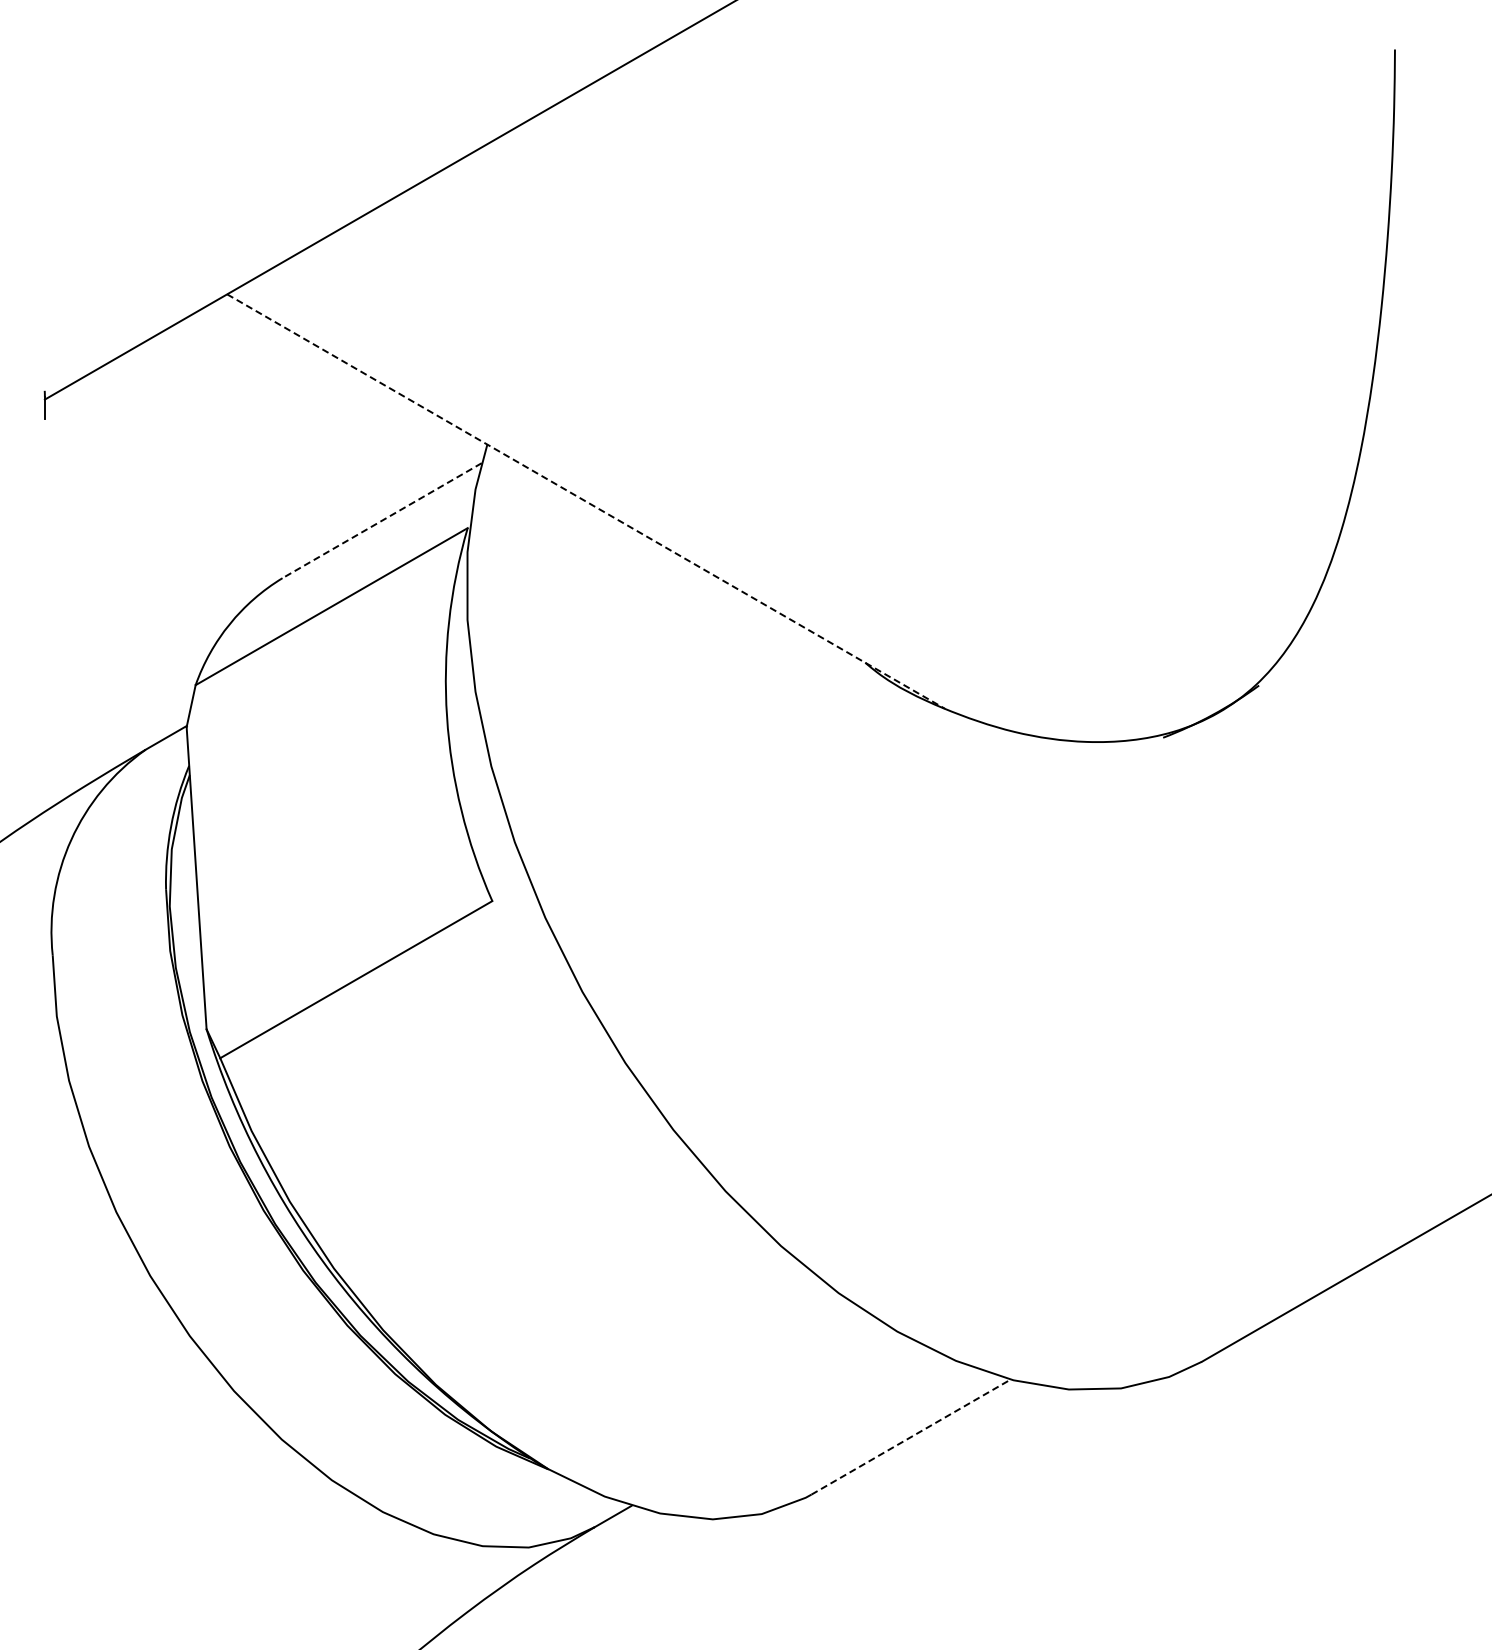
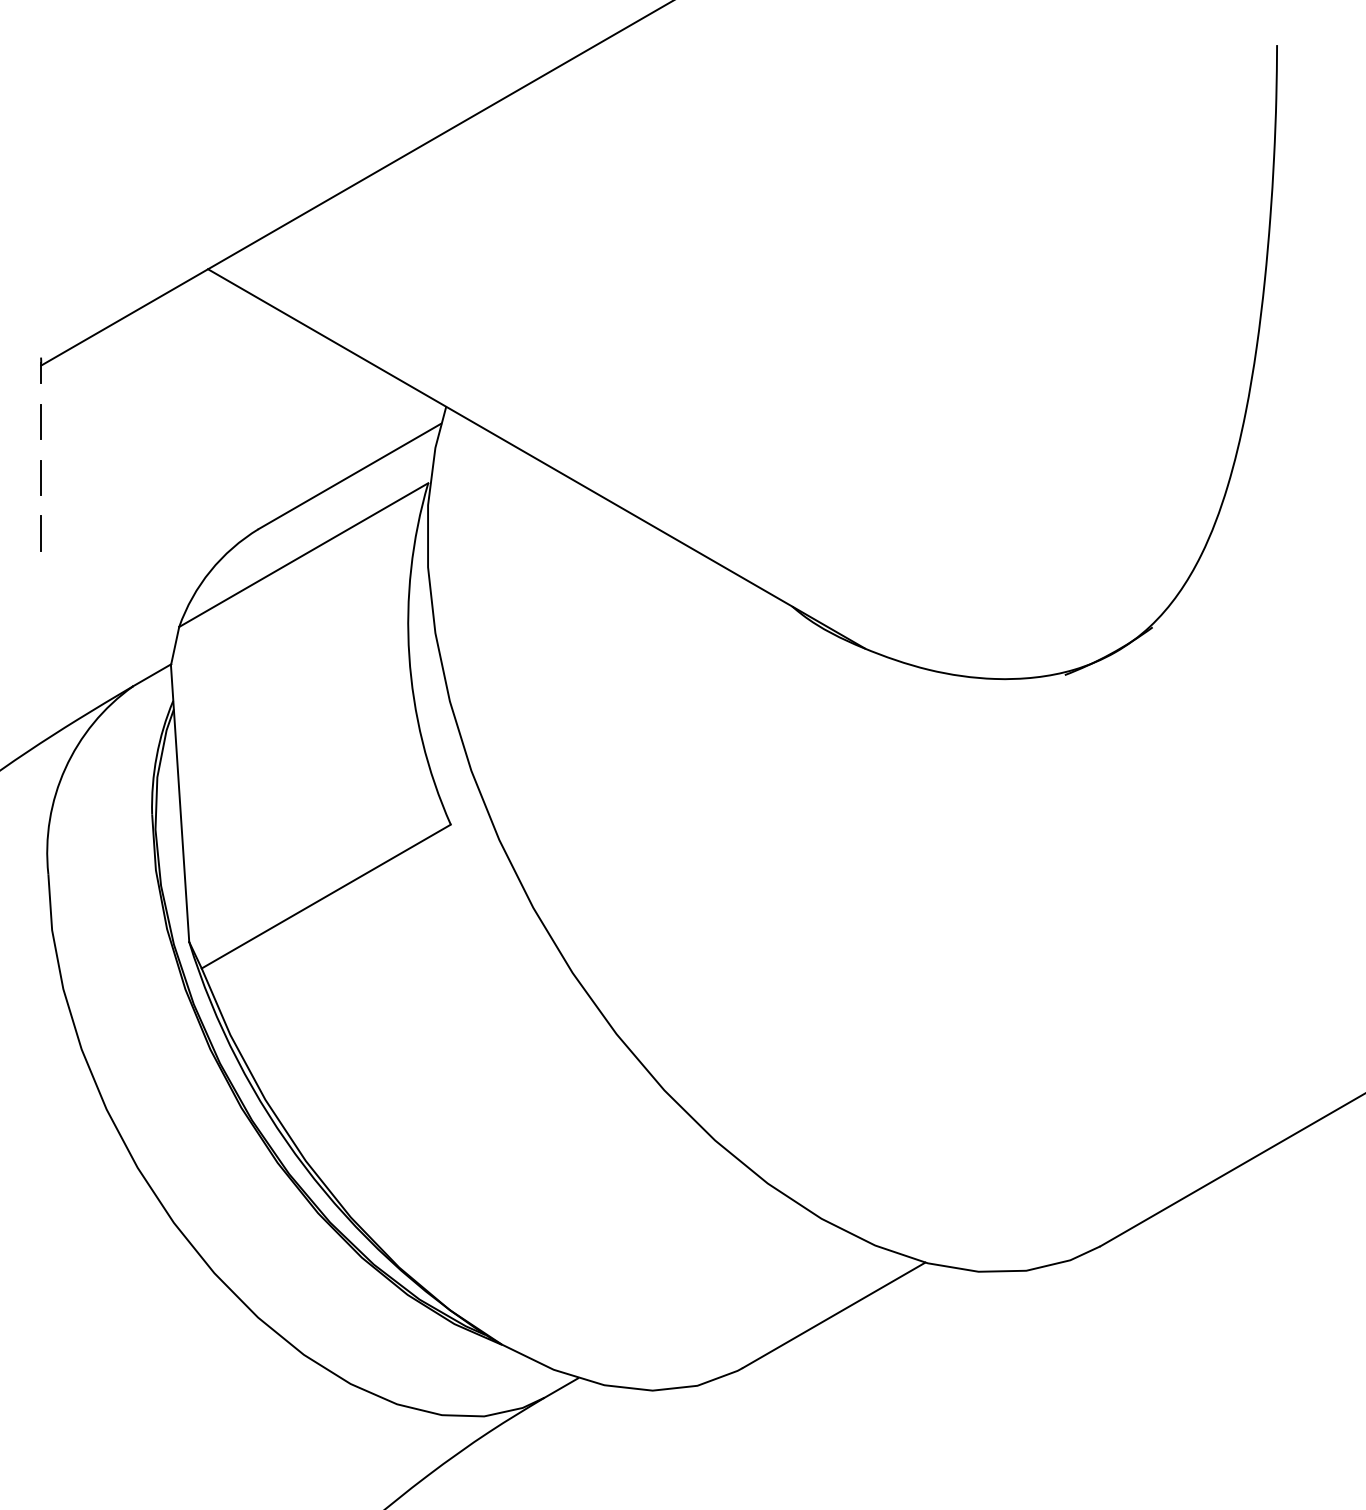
line: (44, 461) -> (40, 422), added
line: (586, 501) -> (536, 458), dashed -> solid
line: (381, 520) -> (349, 476), dashed -> solid
line: (44, 522) -> (40, 478), added
line: (44, 582) -> (40, 533), added
line: (911, 1436) -> (834, 1314), dashed -> solid

